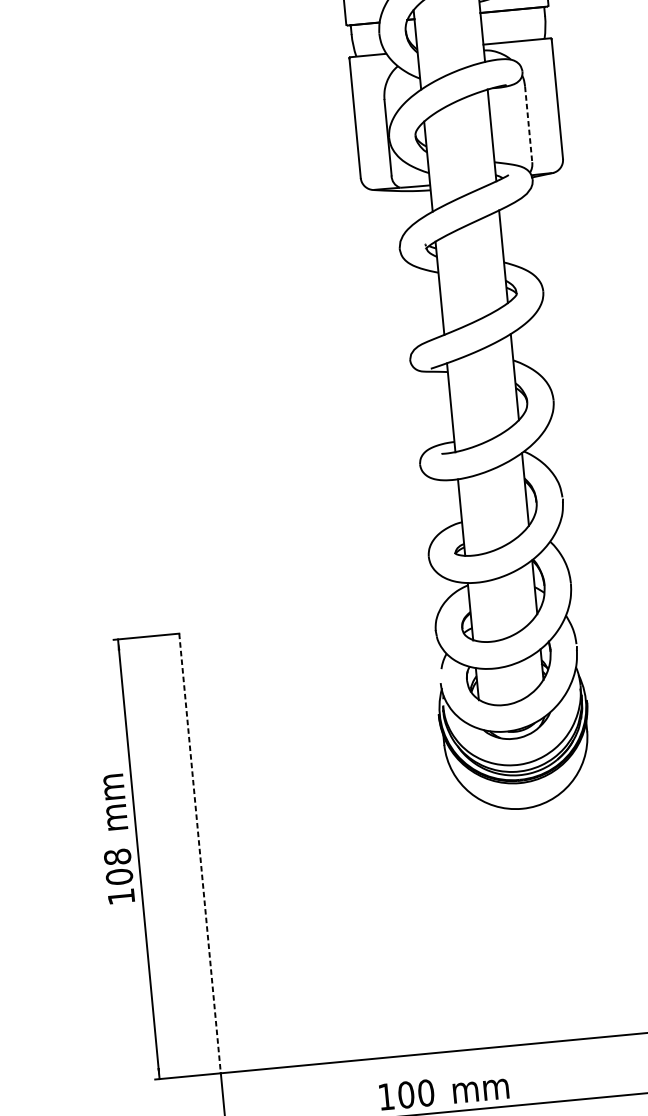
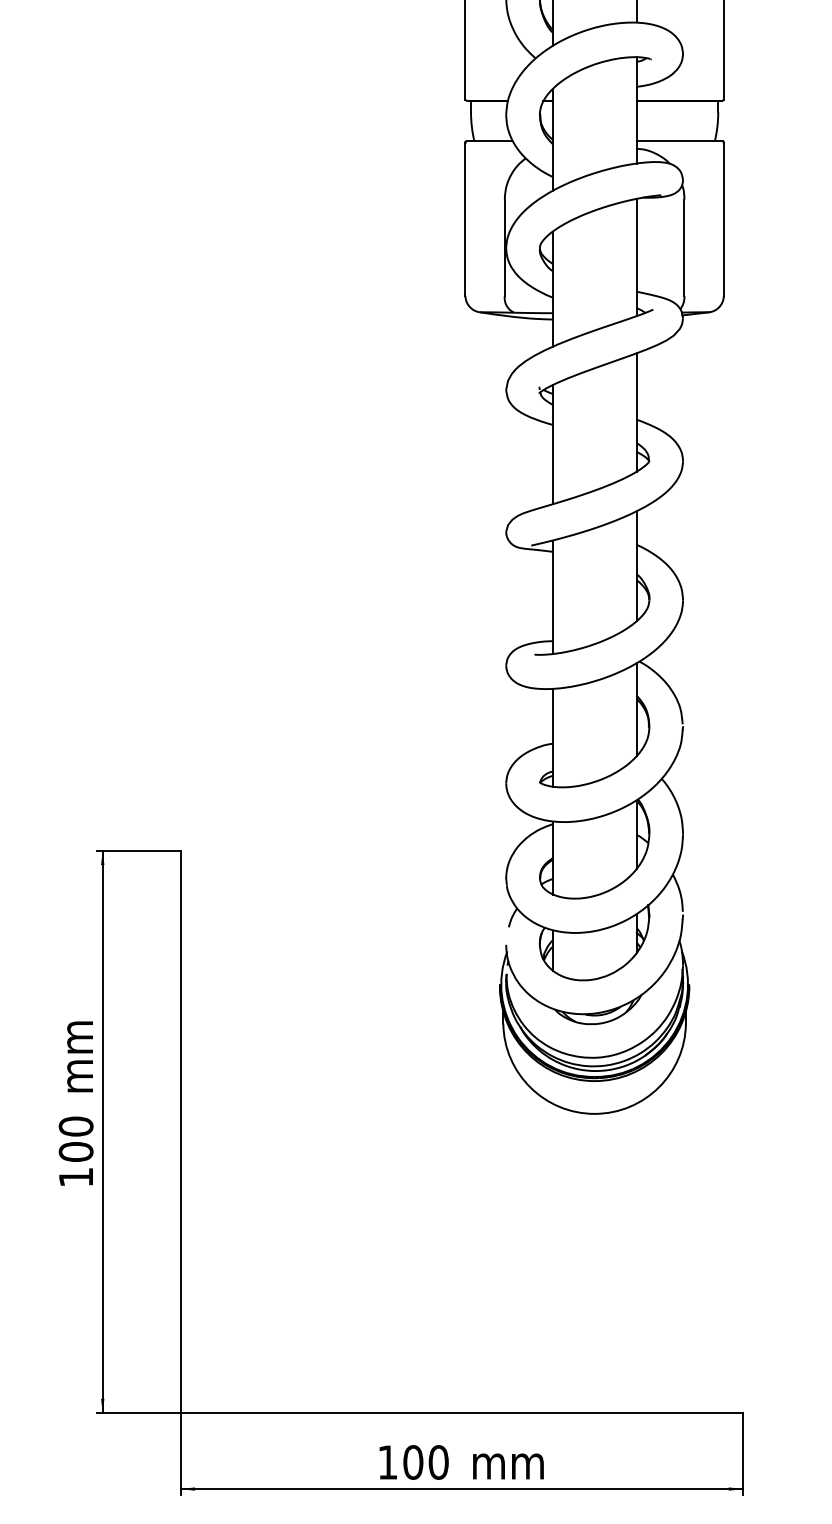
line: (528, 124) -> (684, 248), dashed -> solid
line: (199, 853) -> (180, 1131), dashed -> solid
text: (117, 856) -> (76, 1126), 108 -> 100

